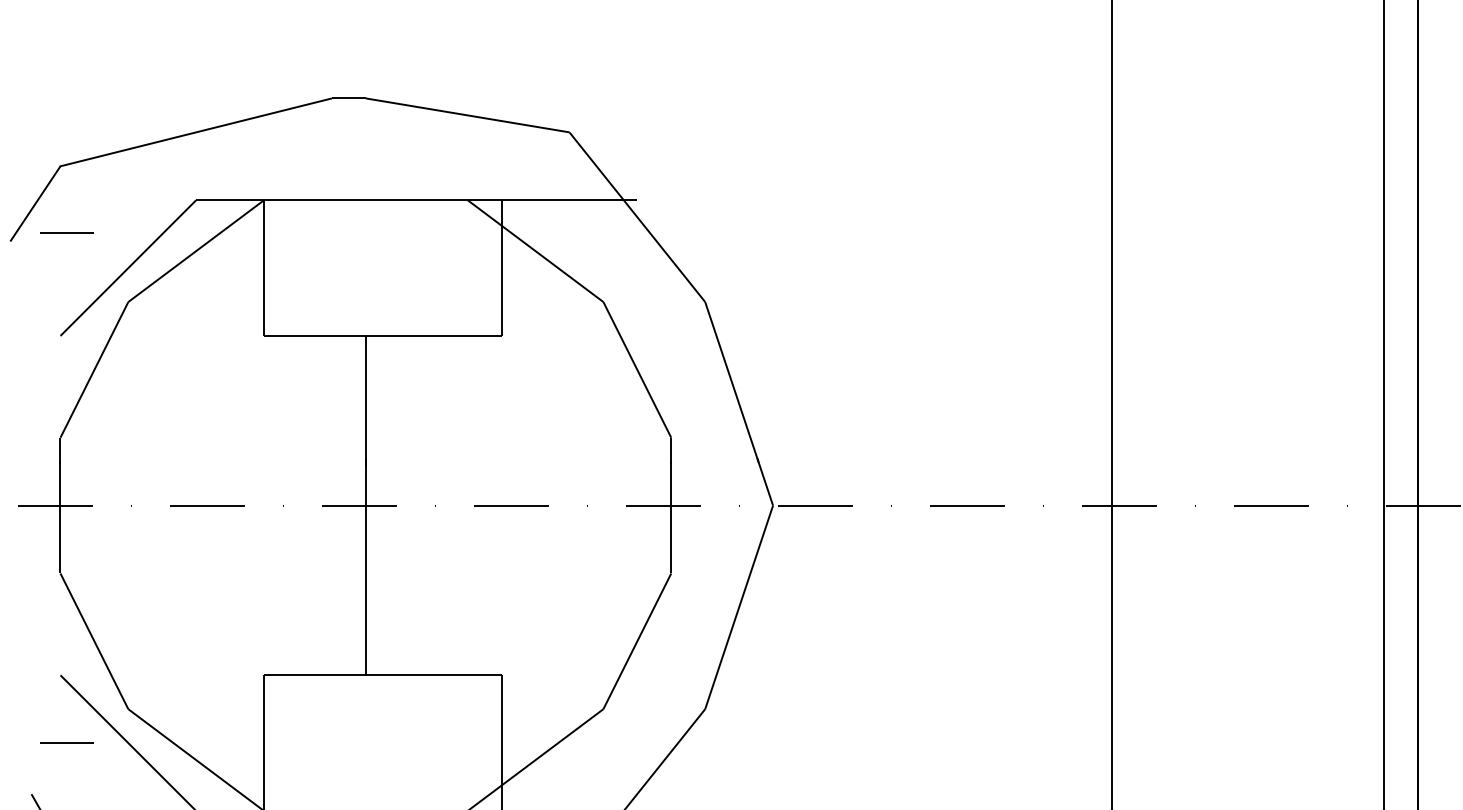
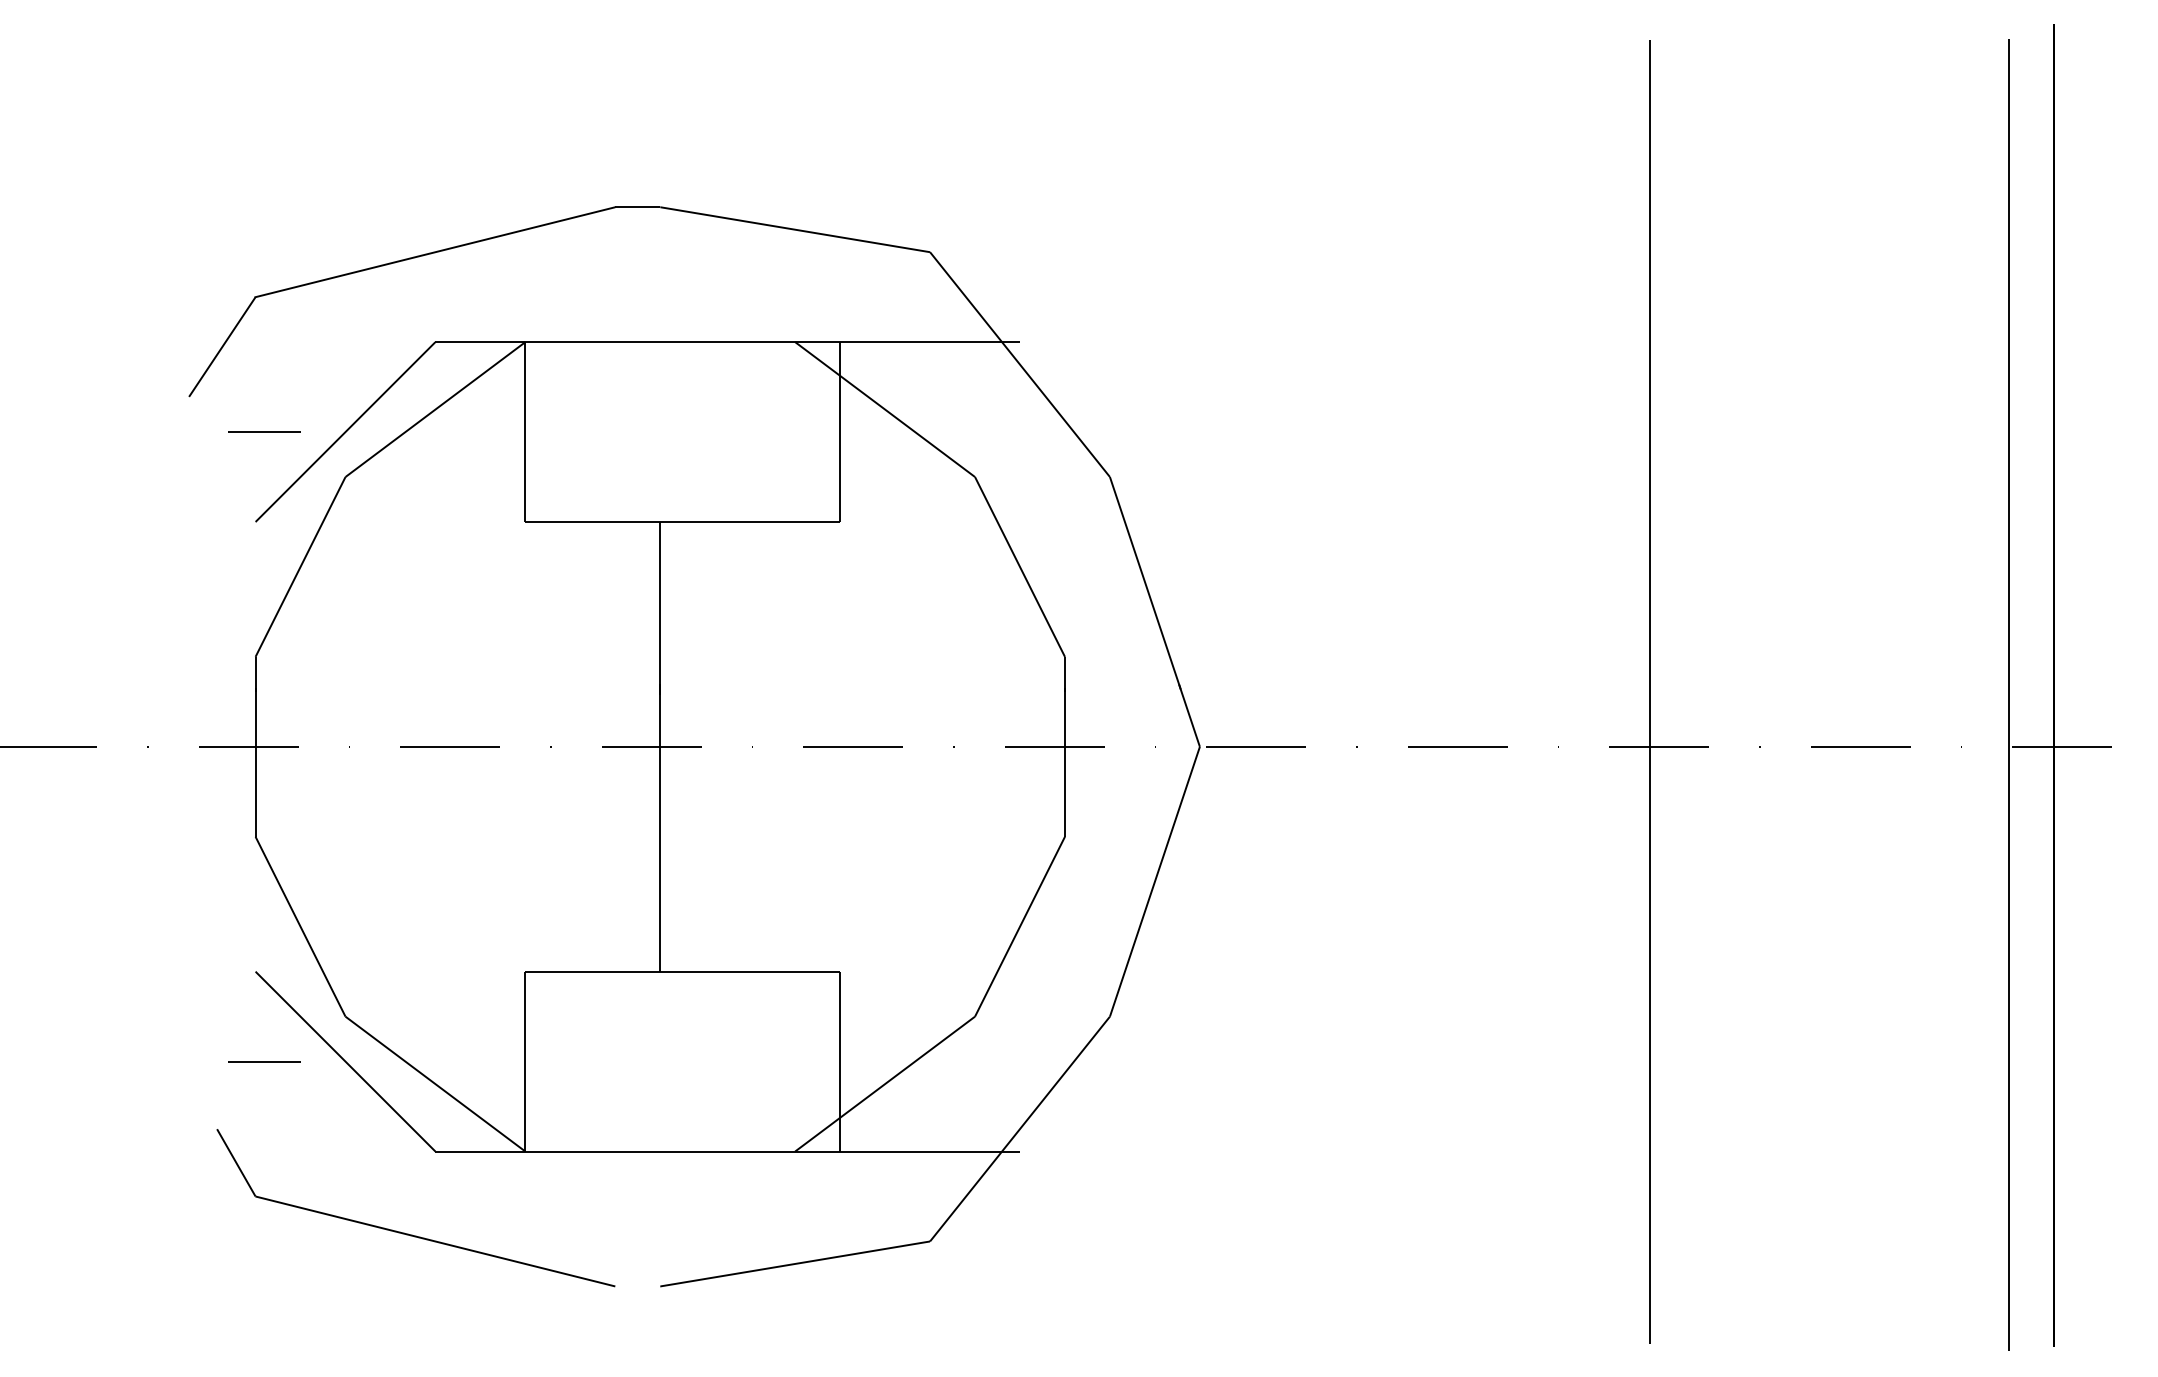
line: (67, 232) -> (264, 431), moved

